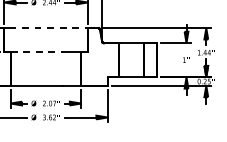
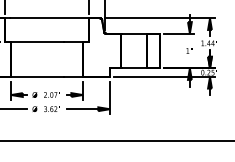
line: (48, 28) -> (49, 18), dashed -> solid
line: (36, 51) -> (37, 42), dashed -> solid

